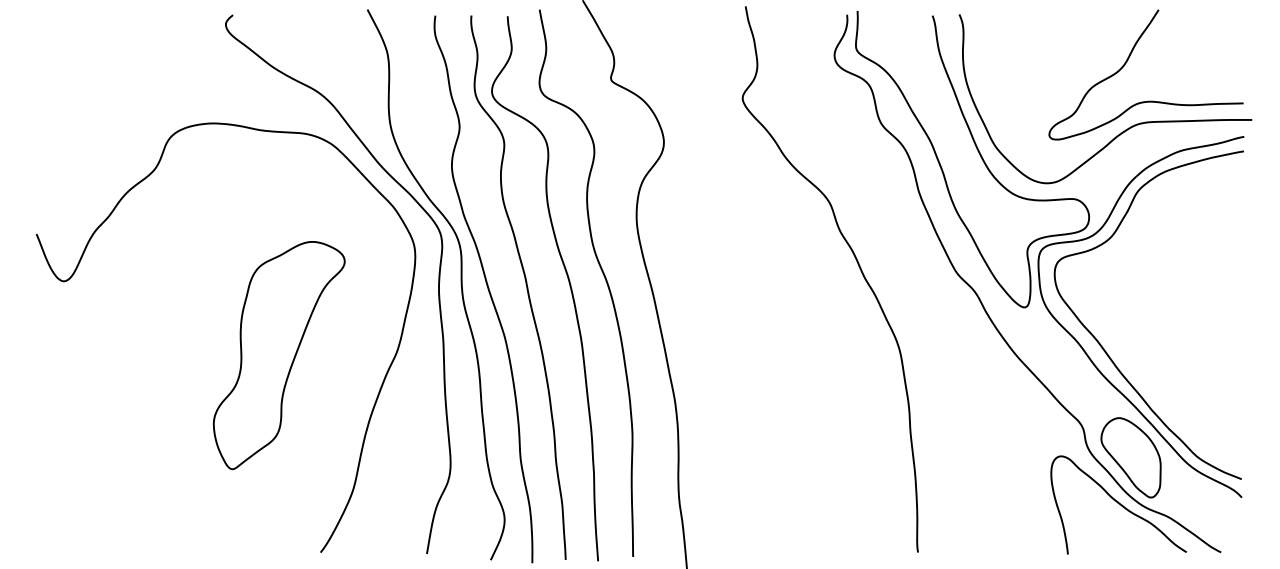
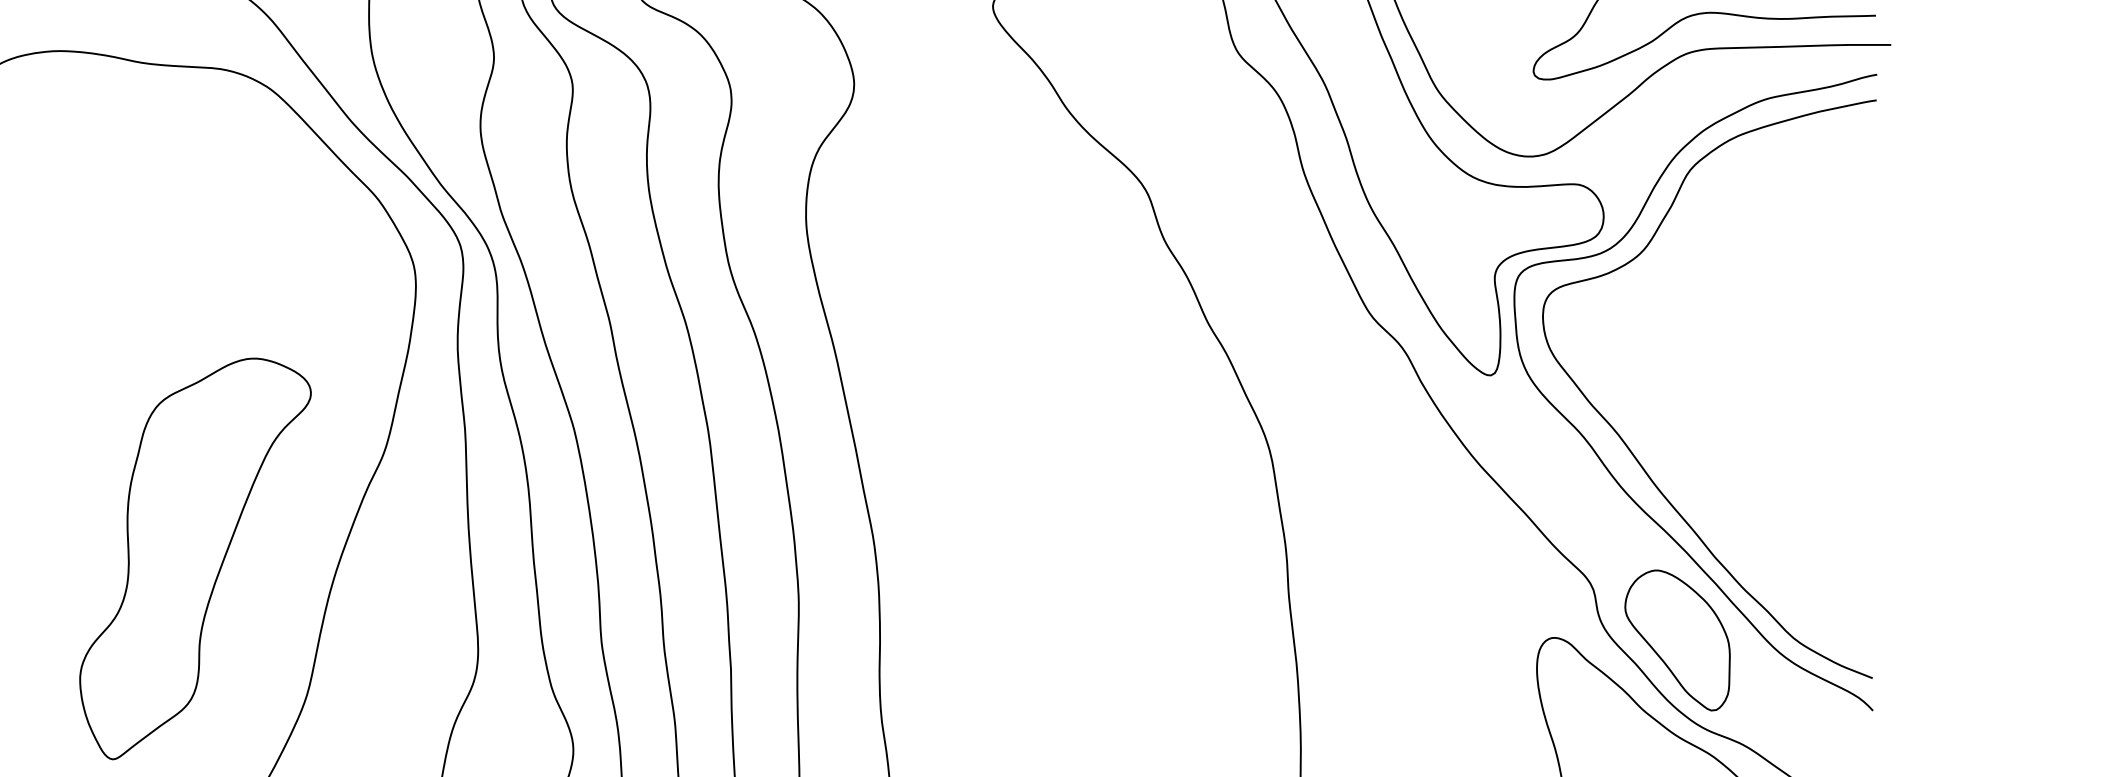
part: (279, 355) -> (195, 558), moved

